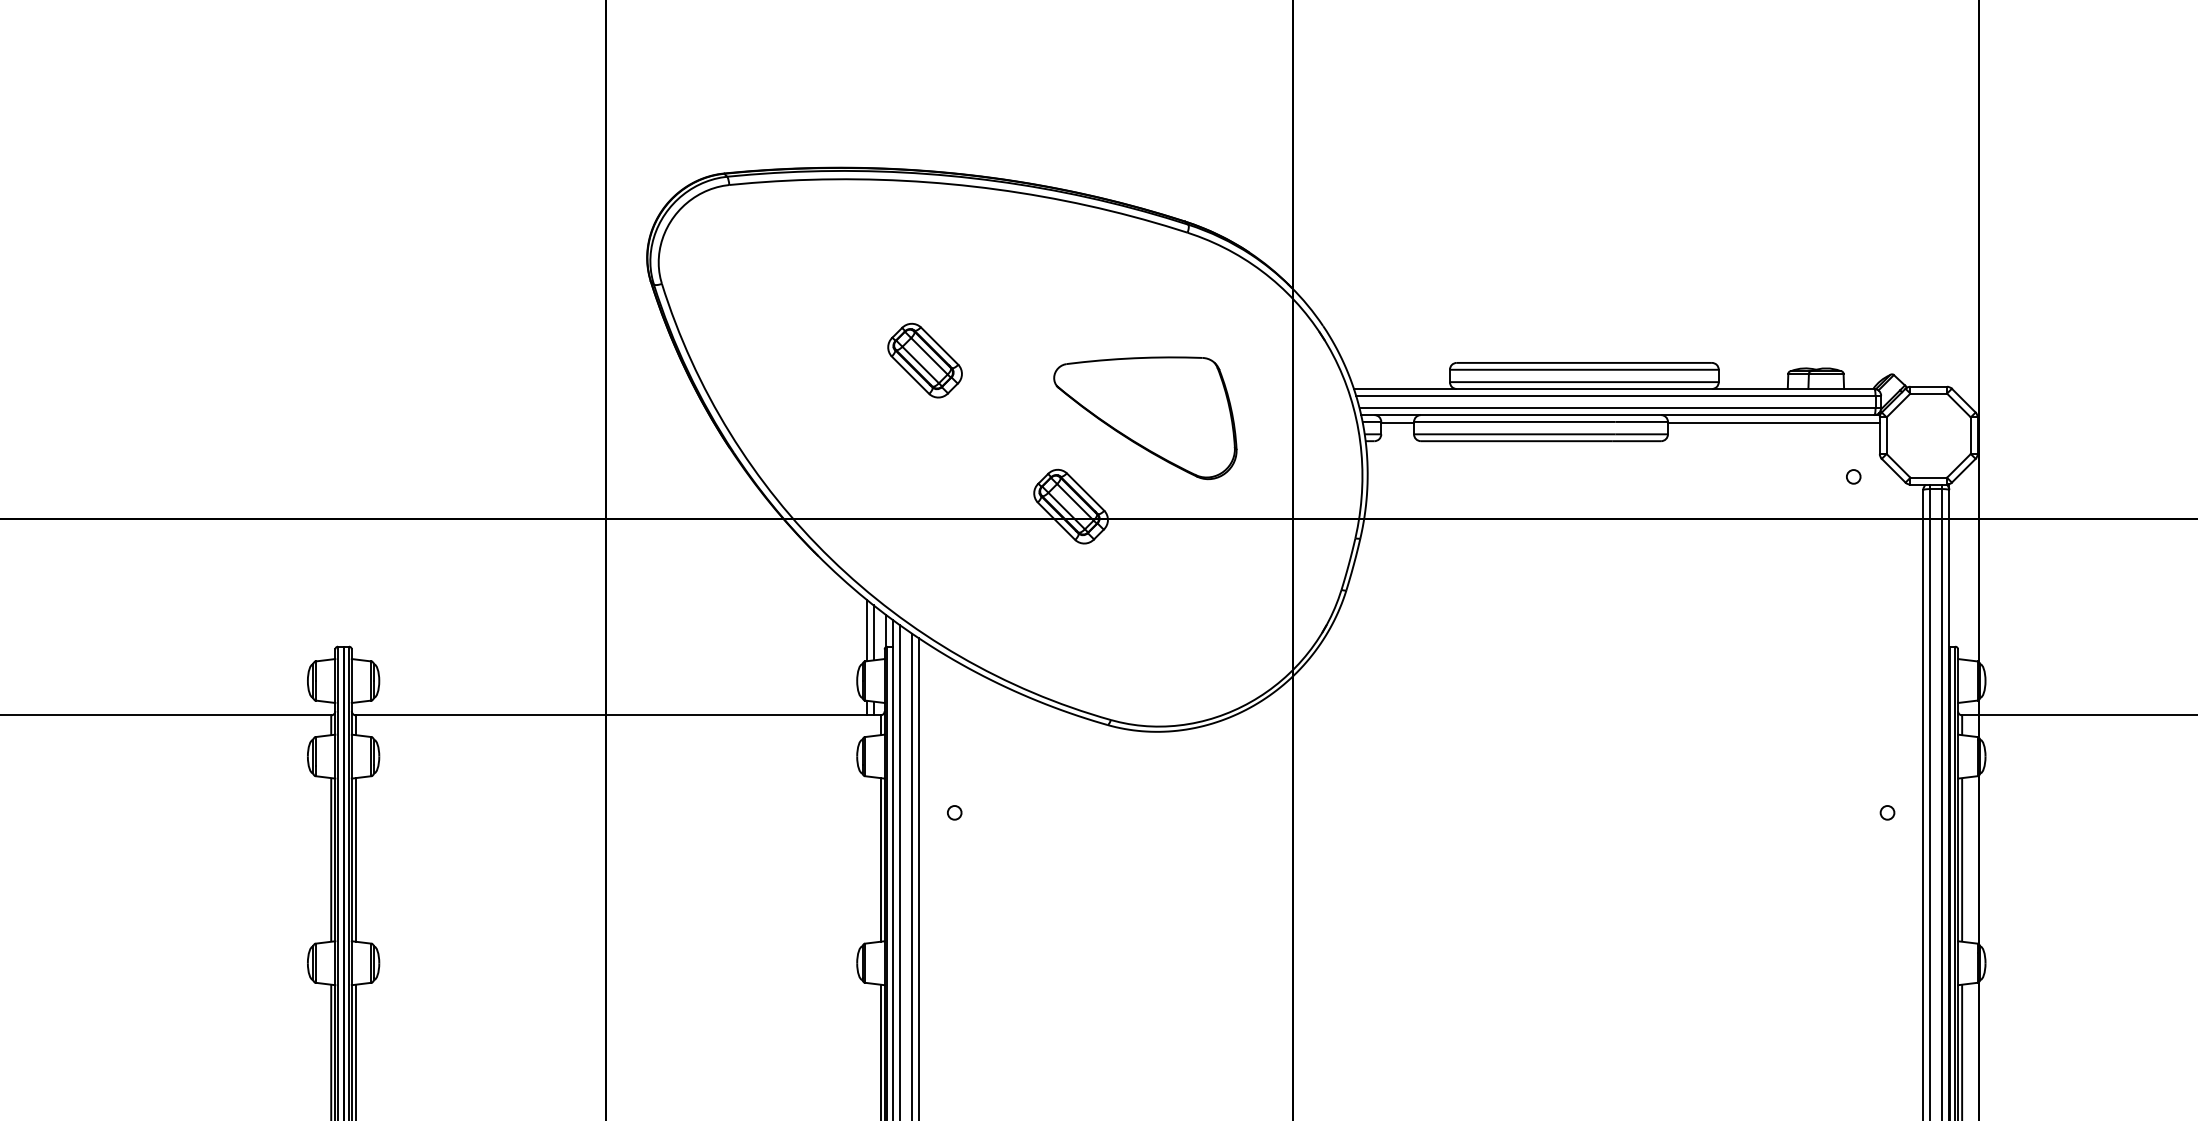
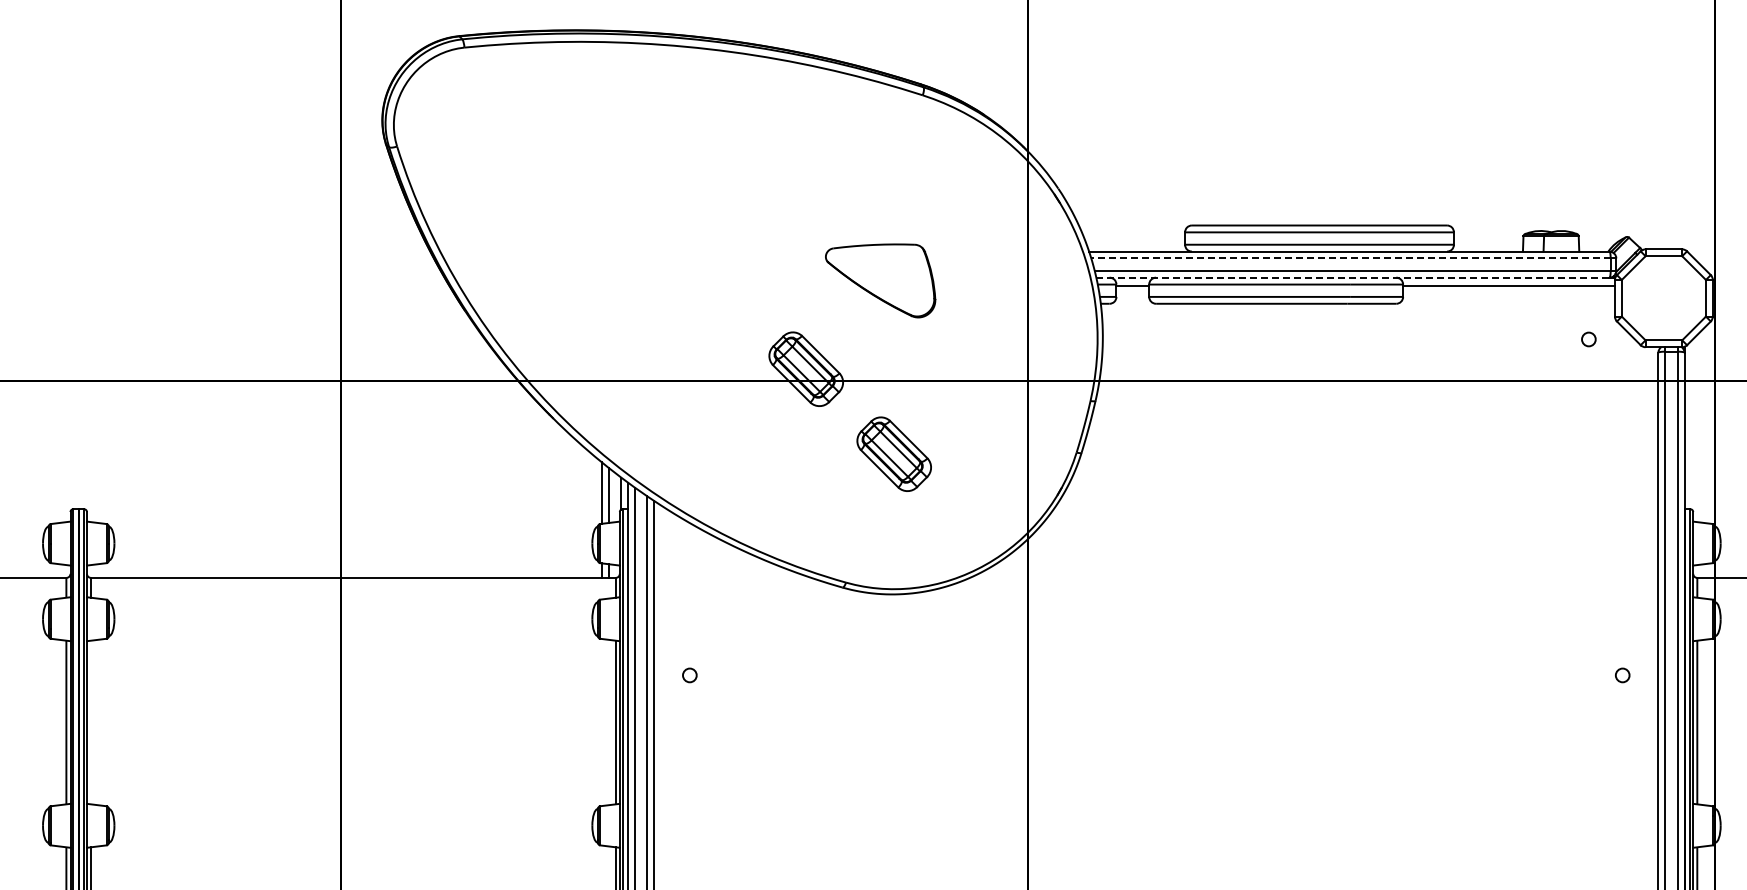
part: (924, 360) -> (893, 454), moved
line: (1615, 395) -> (1350, 258), solid -> dashed
line: (1617, 415) -> (1352, 278), solid -> dashed
part: (1145, 418) -> (880, 281), size x0.6
line: (355, 859) -> (90, 722), removed

